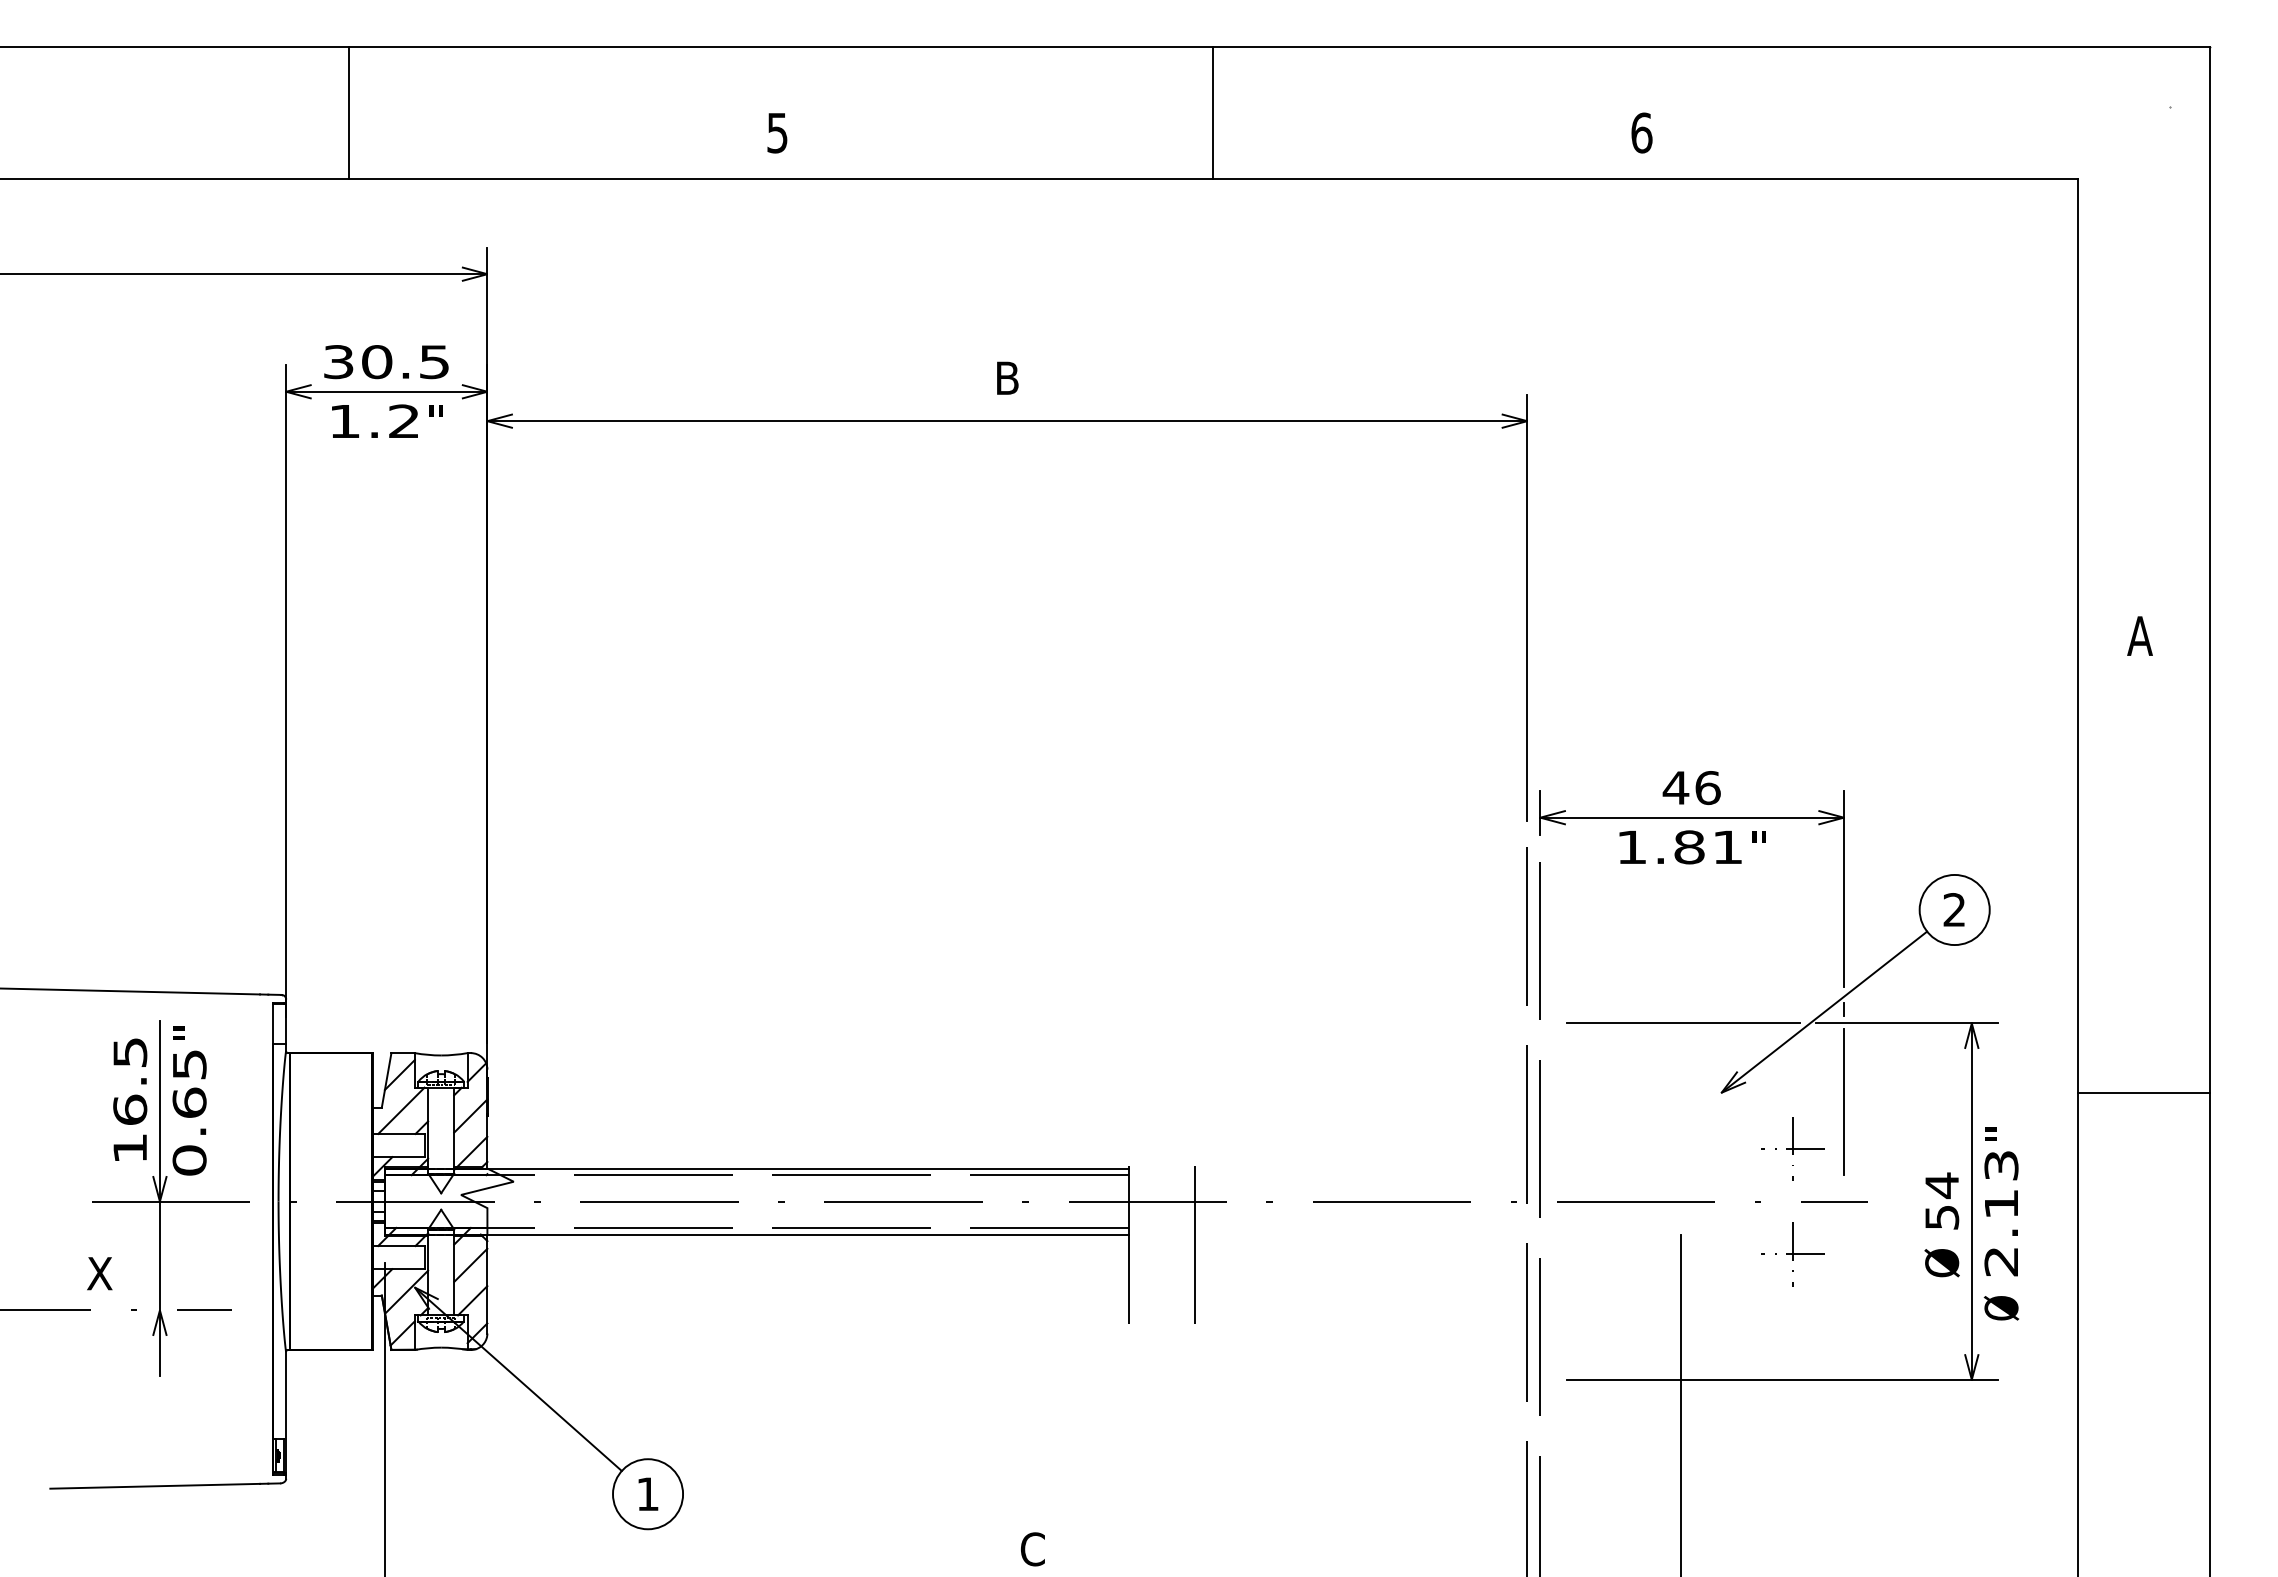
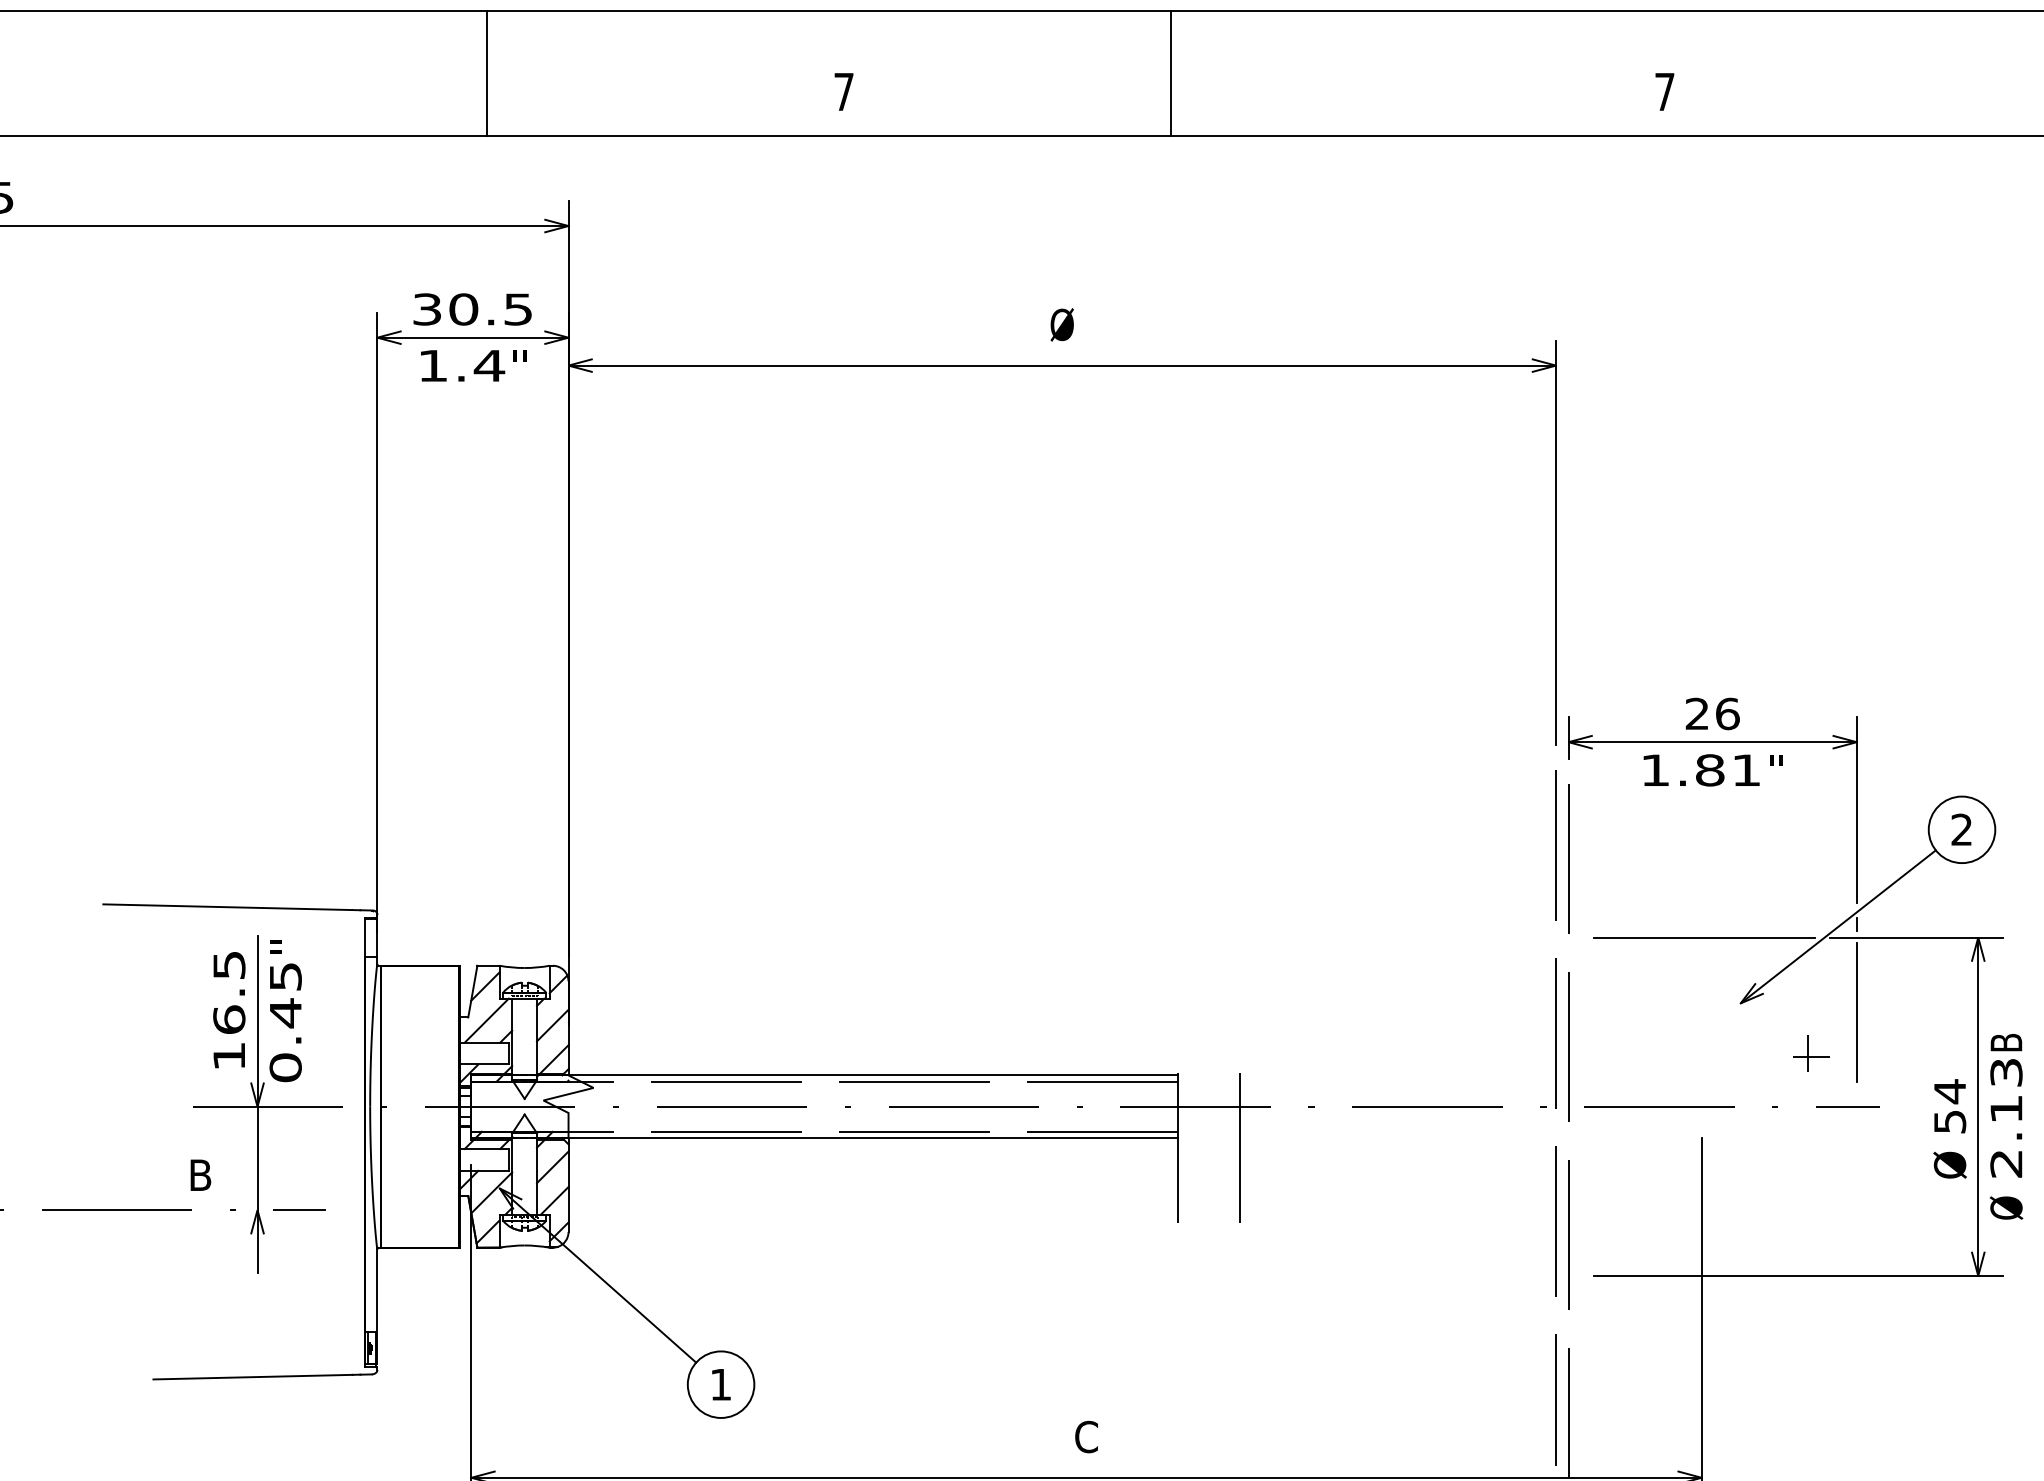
line: (349, 113) -> (486, 73), moved
line: (1213, 113) -> (1170, 73), moved
text: (1641, 132) -> (1664, 91), 6 -> 7
text: (777, 133) -> (844, 92), 5 -> 7
text: (1007, 377) -> (1062, 324), B -> Ø
text: (403, 420) -> (488, 364), 1.2 -> 1.4
text: (1675, 787) -> (1696, 713), 46 -> 26
text: (189, 1103) -> (285, 1013), 0.65 -> 0.45
text: (2001, 1133) -> (2006, 1042), " -> B
part: (1792, 1148) -> (1807, 1056), size x0.7
part: (1792, 1254) -> (1807, 1157), removed
text: (99, 1273) -> (200, 1175), X -> B

